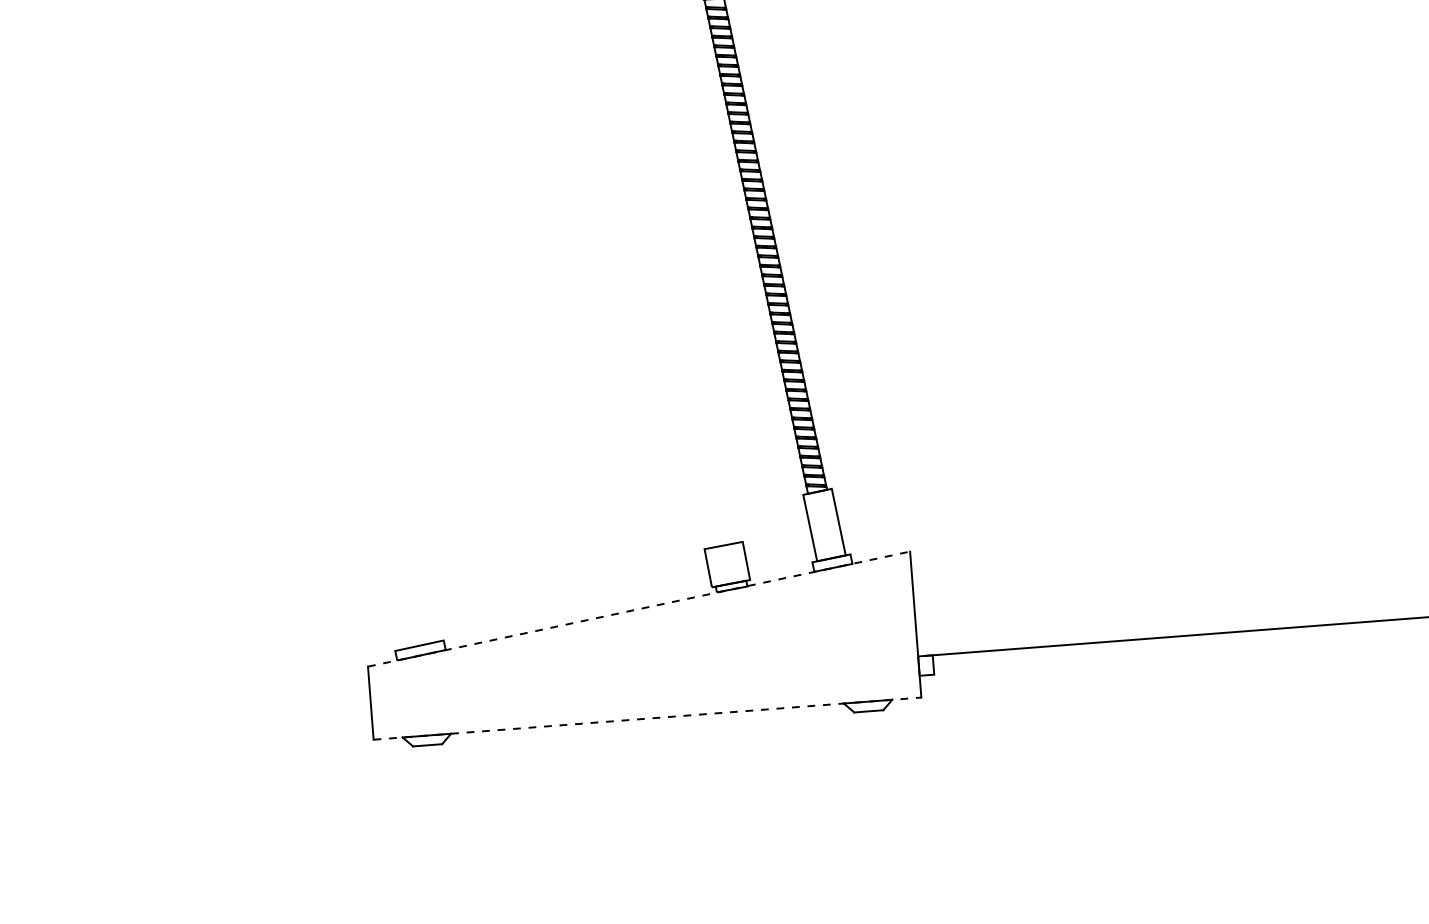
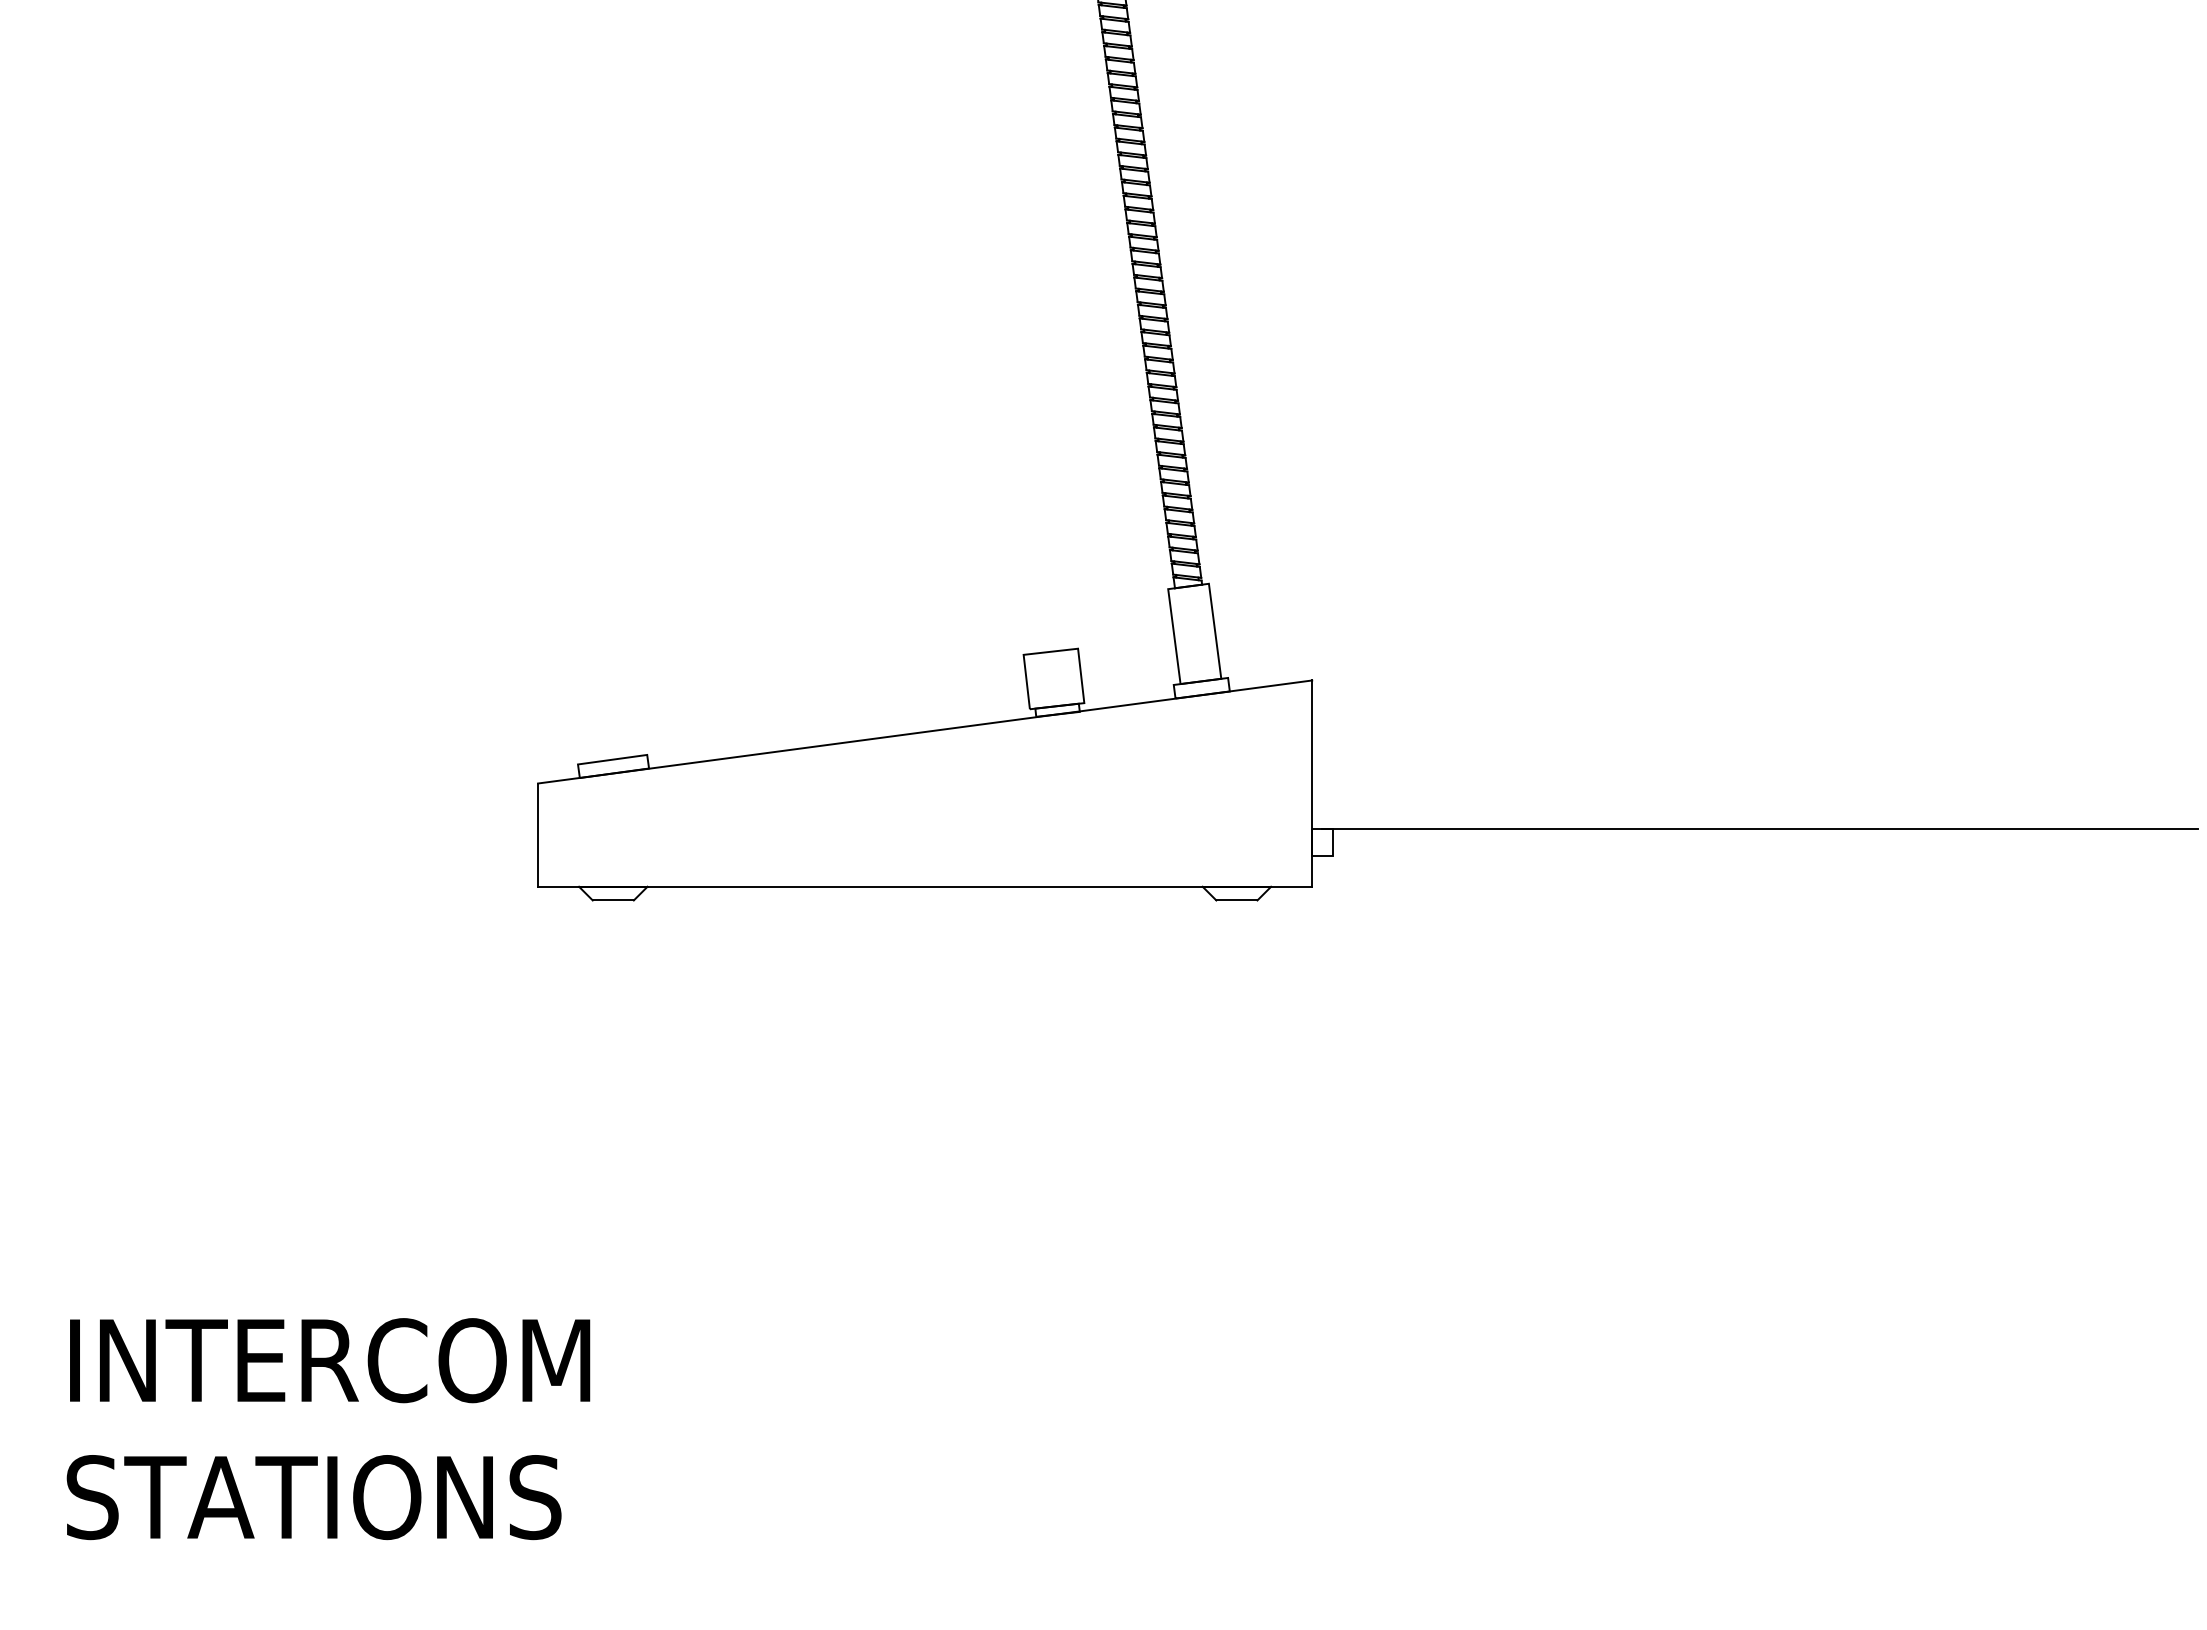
line: (639, 608) -> (925, 731), dashed -> solid
line: (647, 718) -> (925, 886), dashed -> solid

